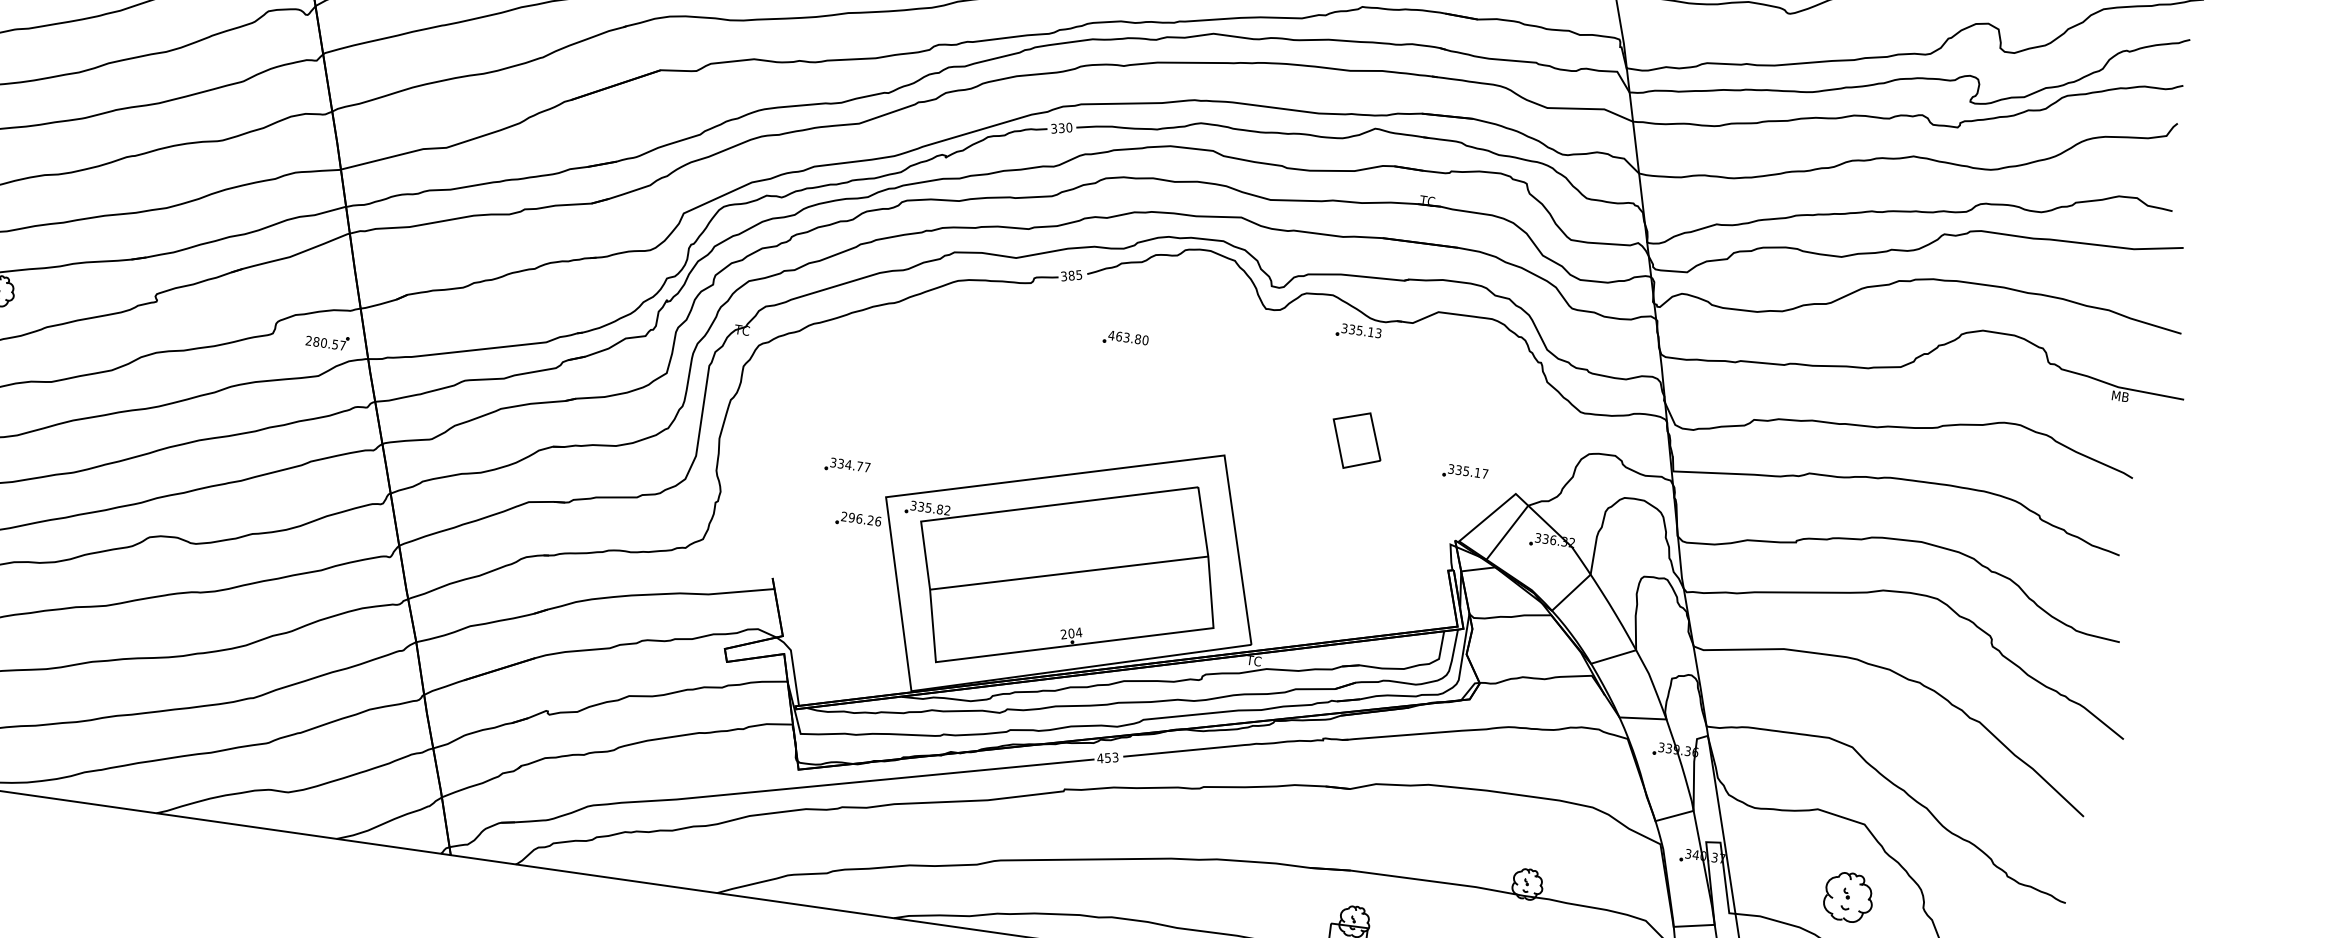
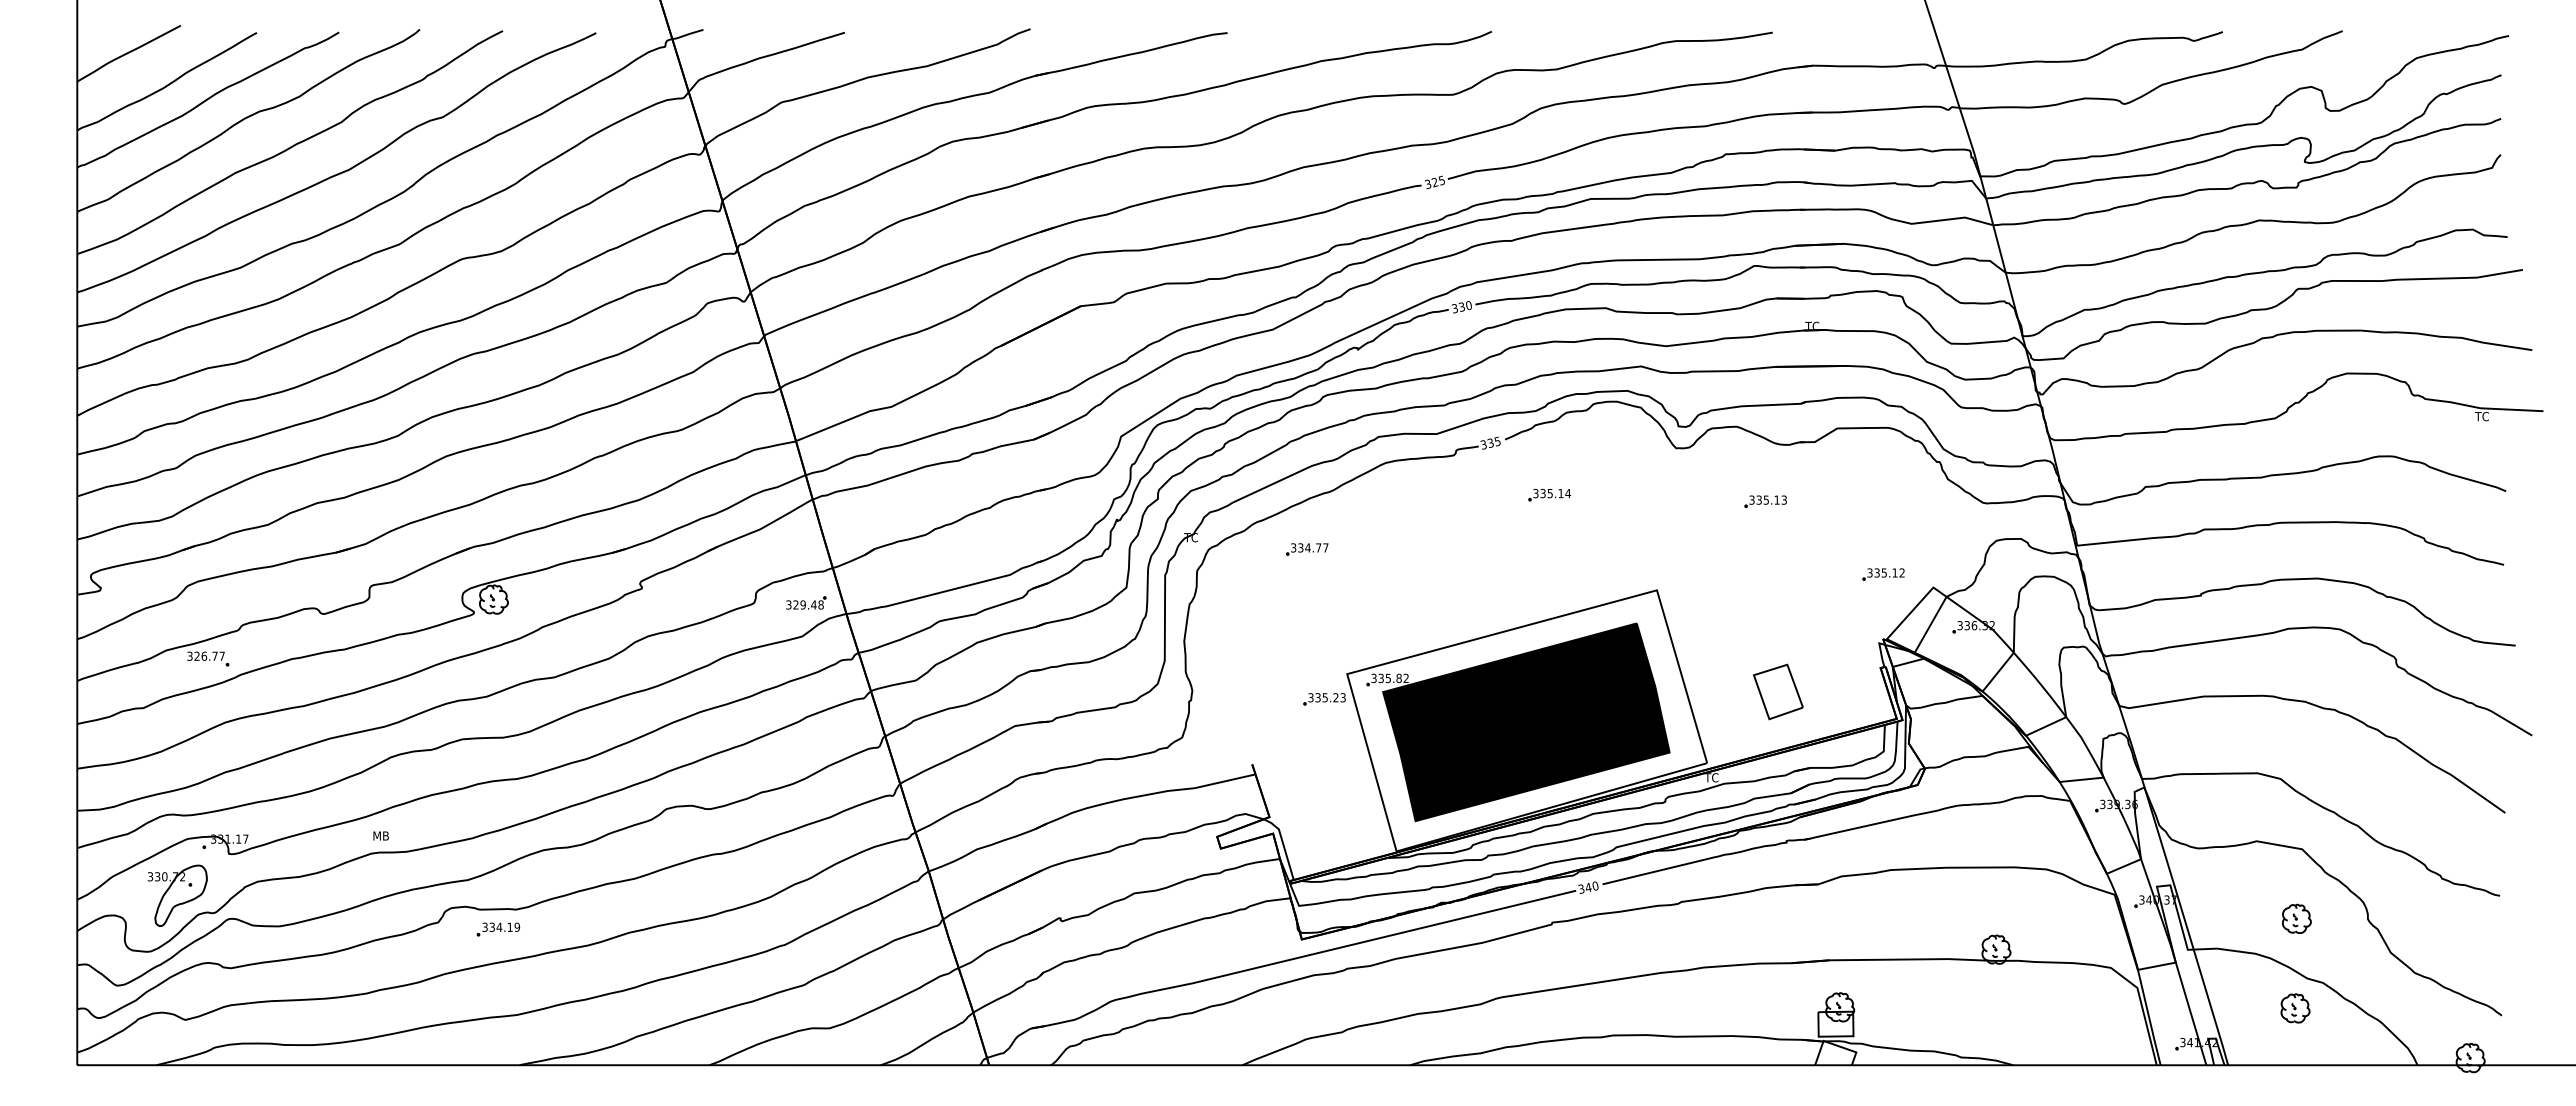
text: (1071, 274) -> (1490, 442), 385 -> 335
part: (1358, 331) -> (1765, 501), moved
text: (1129, 337) -> (1552, 493), 463.80 -> 335.14
text: (325, 342) -> (804, 604), 280.57 -> 329.48
text: (2119, 396) -> (2482, 416), MB -> TC
part: (1357, 440) -> (1778, 691), moved
part: (847, 466) -> (1307, 549), moved
text: (1484, 473) -> (1901, 572), 335.17 -> 335.12
text: (860, 518) -> (1326, 697), 296.26 -> 335.23
fill: (1067, 574) -> (1526, 722), added
text: (1107, 757) -> (1588, 887), 453 -> 340
part: (1848, 896) -> (2296, 918), size x0.62

